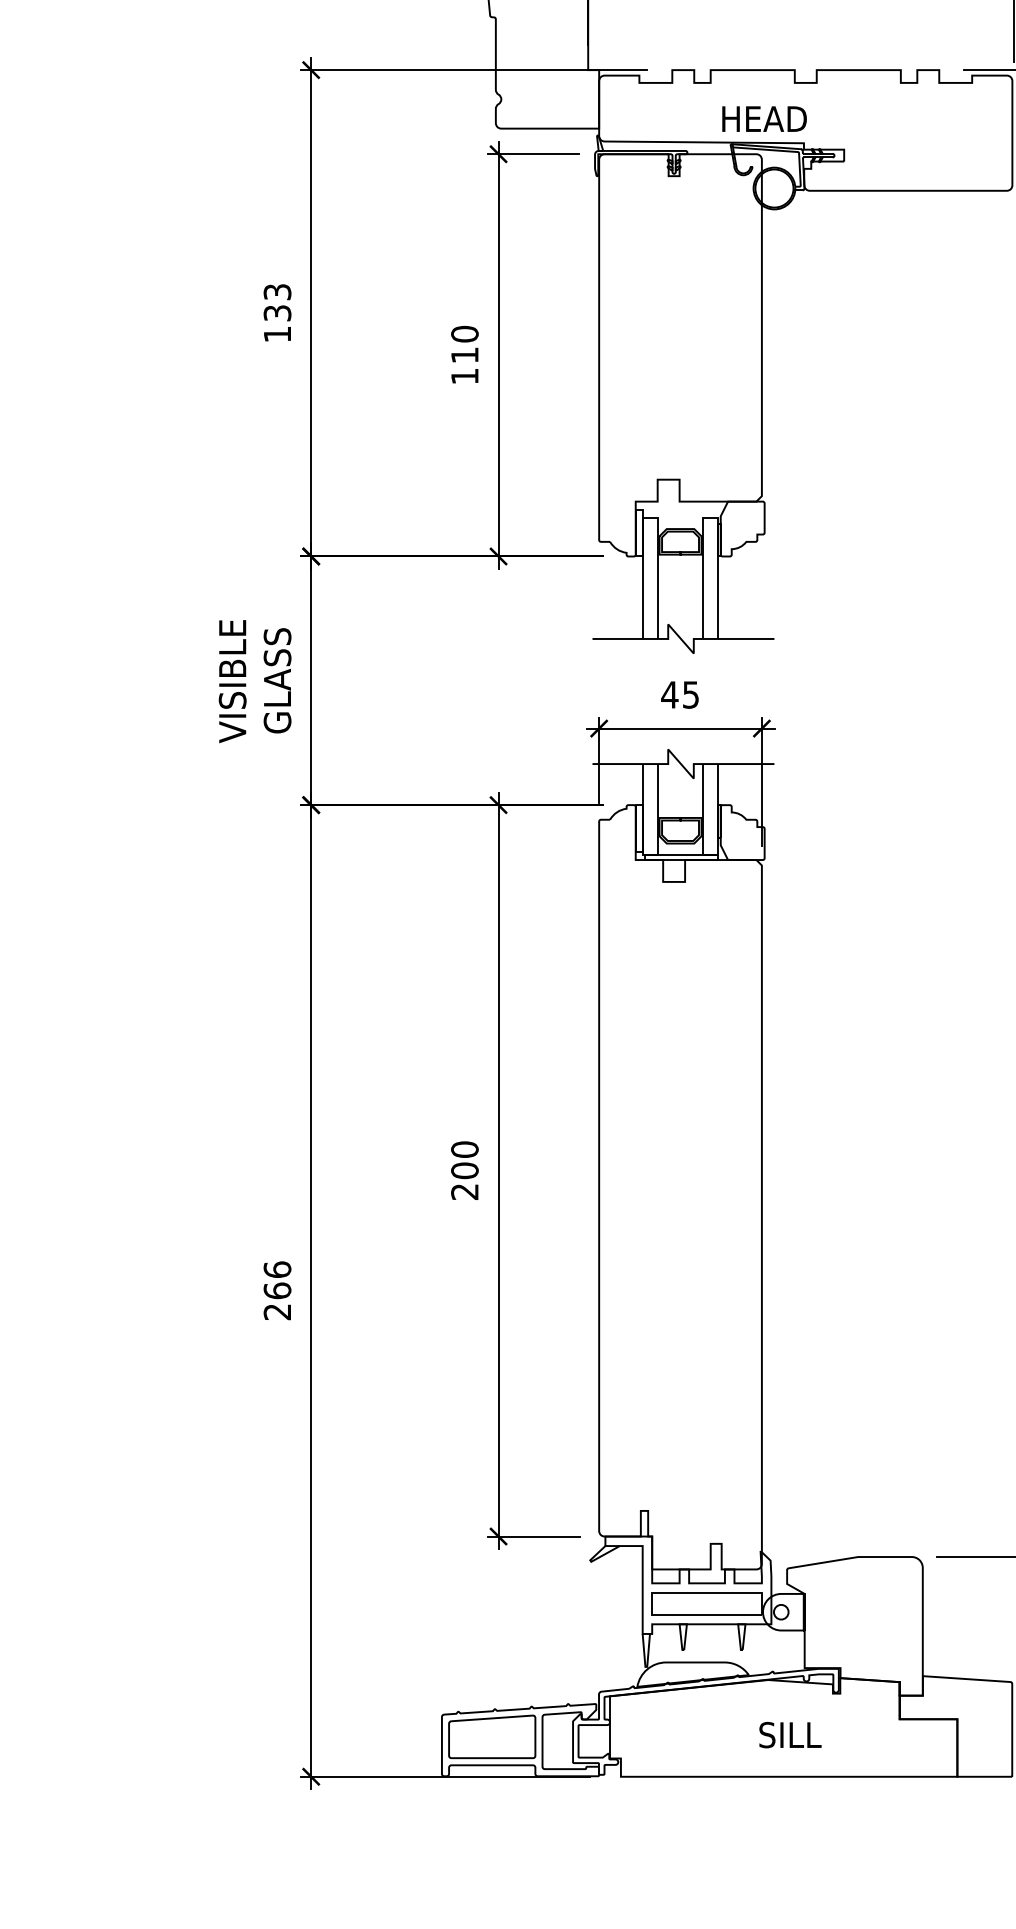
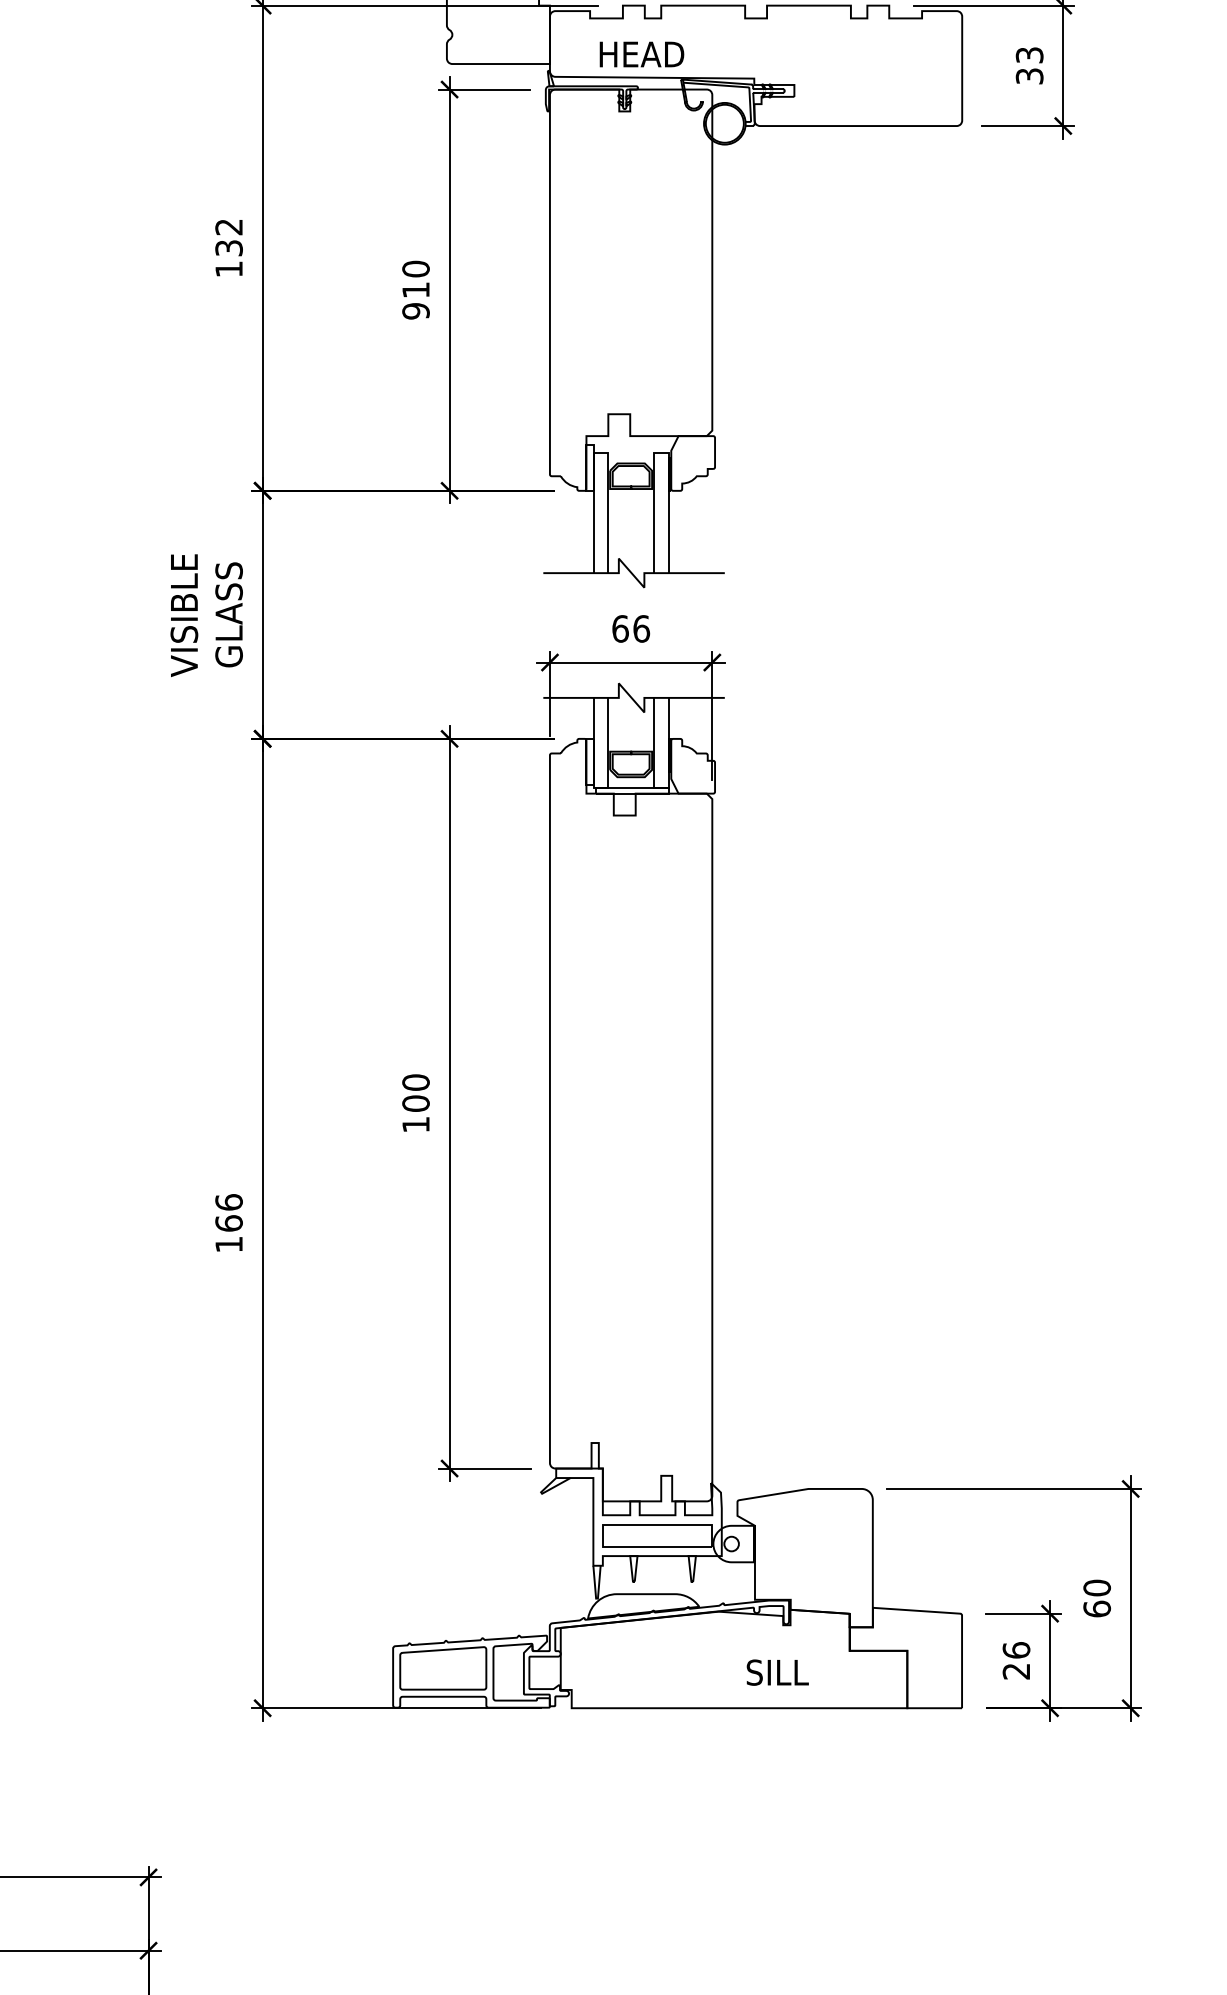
text: (764, 119) -> (641, 54), moved
text: (276, 292) -> (228, 227), 133 -> 132
text: (464, 376) -> (415, 311), 110 -> 910
text: (679, 694) -> (630, 628), 45 -> 66
text: (464, 1191) -> (415, 1124), 200 -> 100
text: (276, 1311) -> (228, 1244), 266 -> 166
text: (790, 1734) -> (777, 1672), moved

